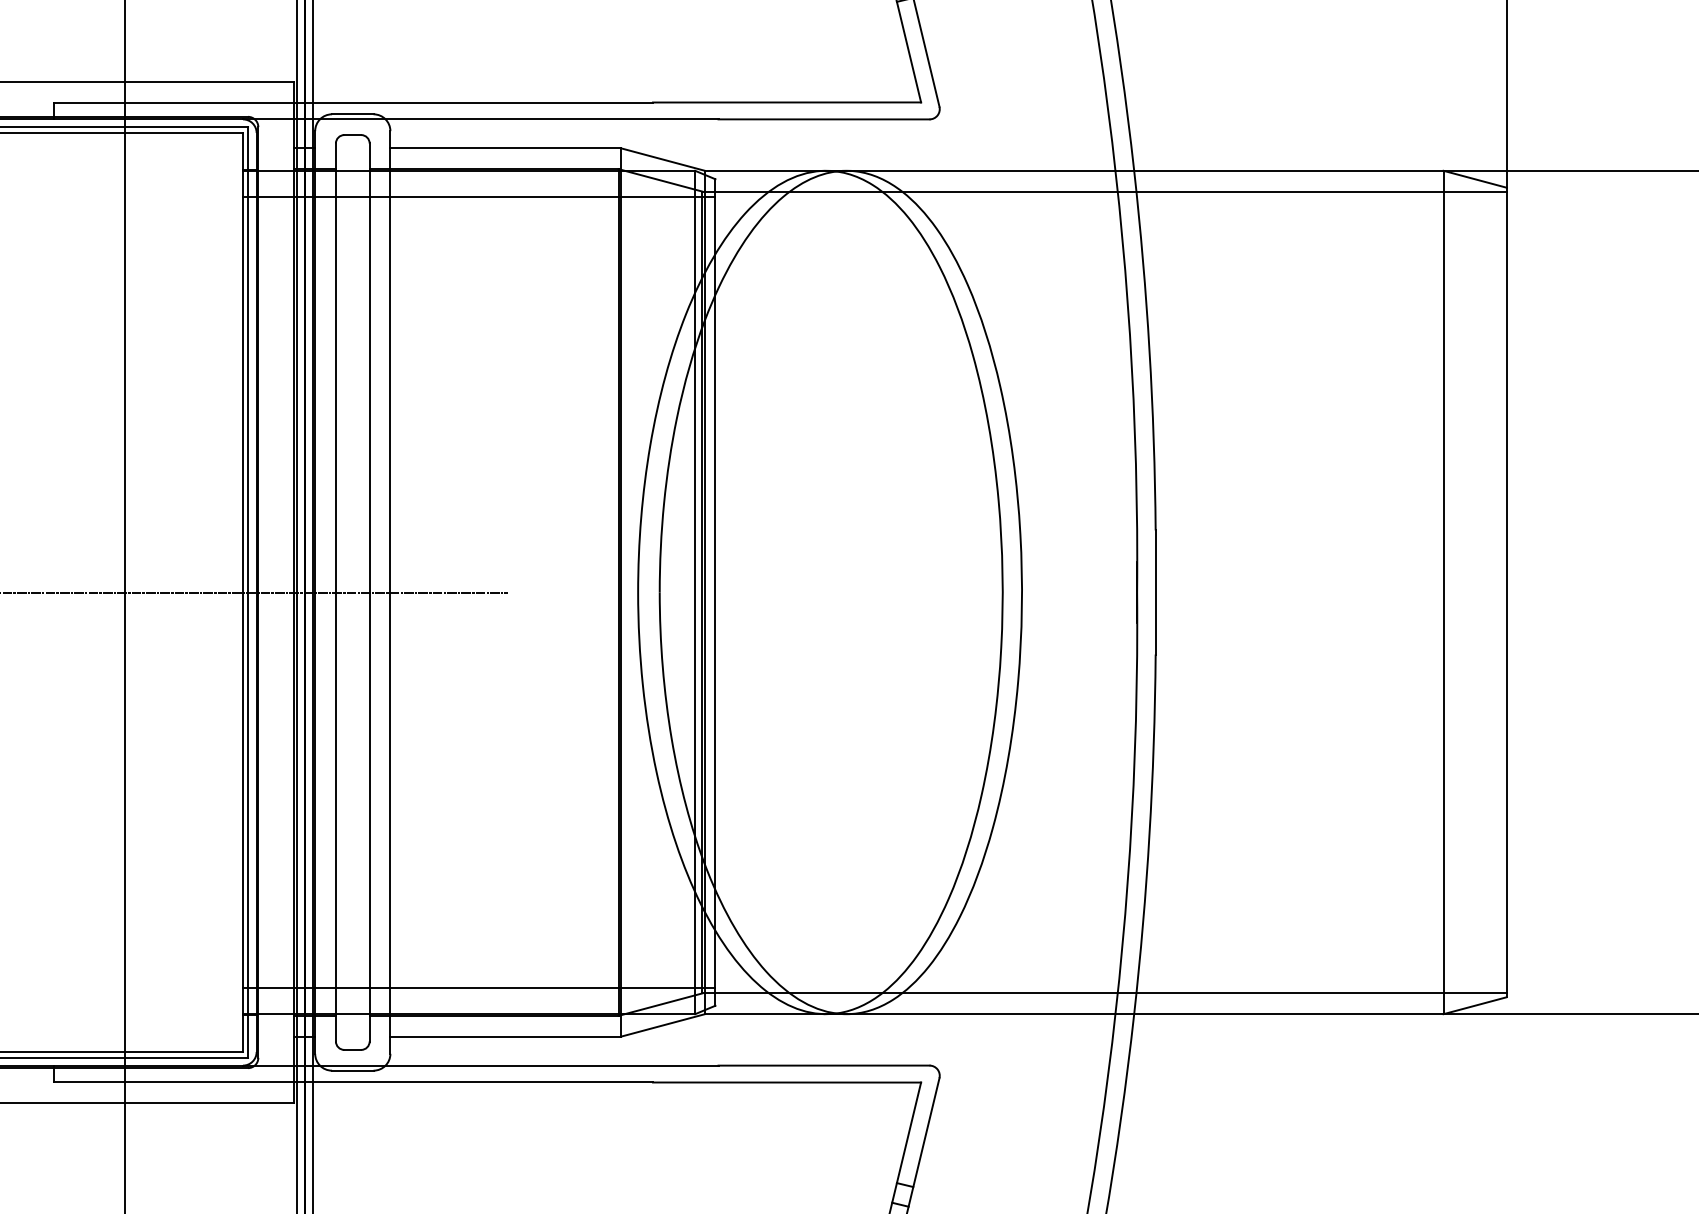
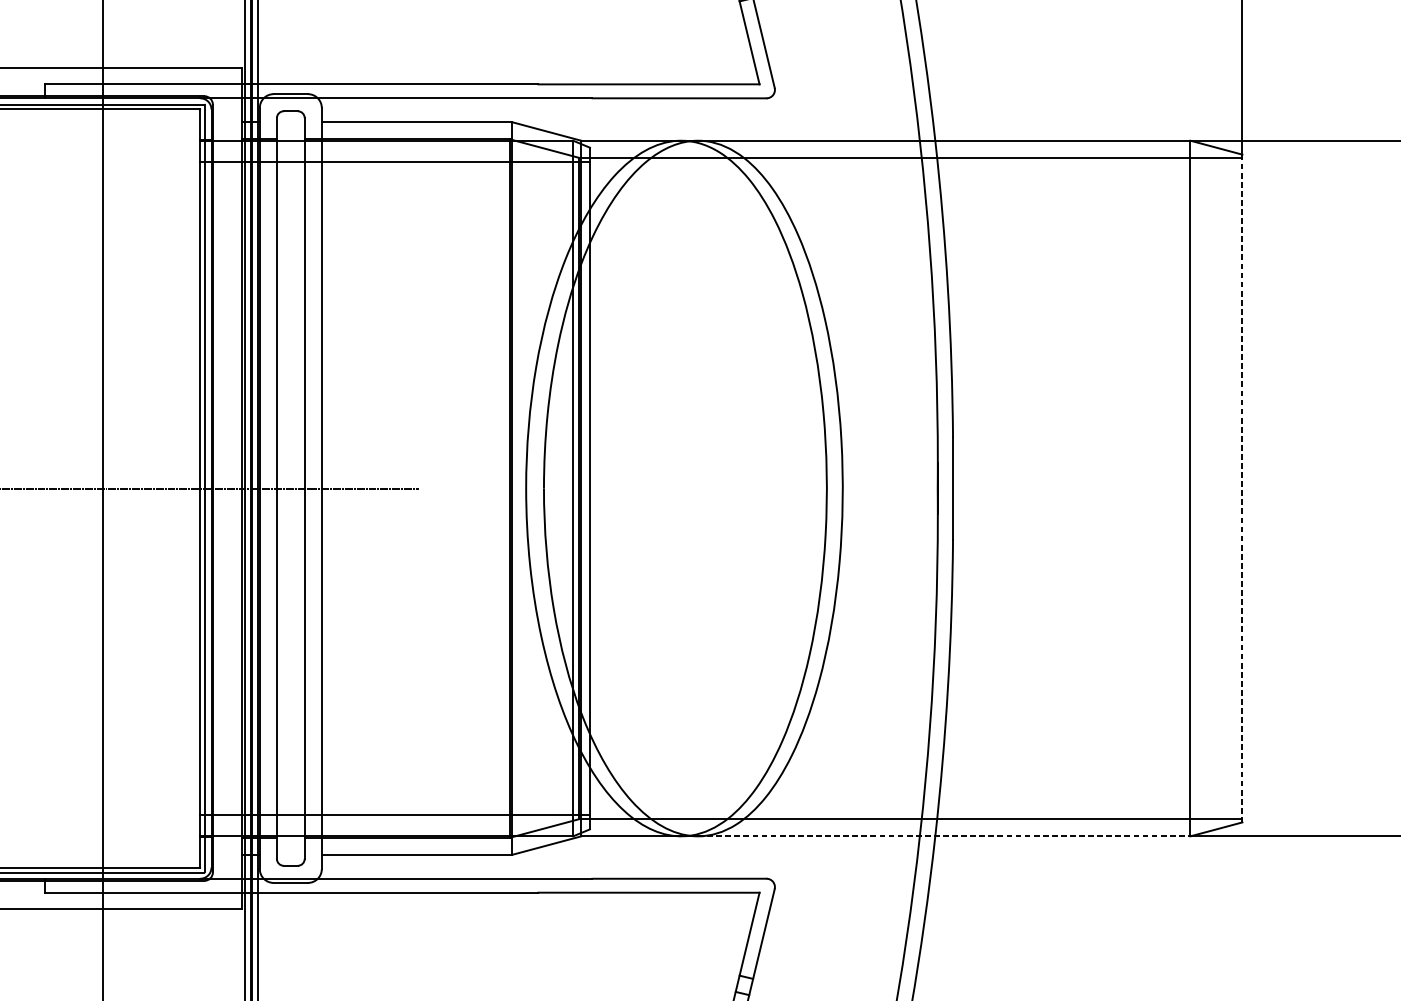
line: (1506, 592) -> (1242, 488), solid -> dashed
line: (1145, 1014) -> (944, 836), solid -> dashed

